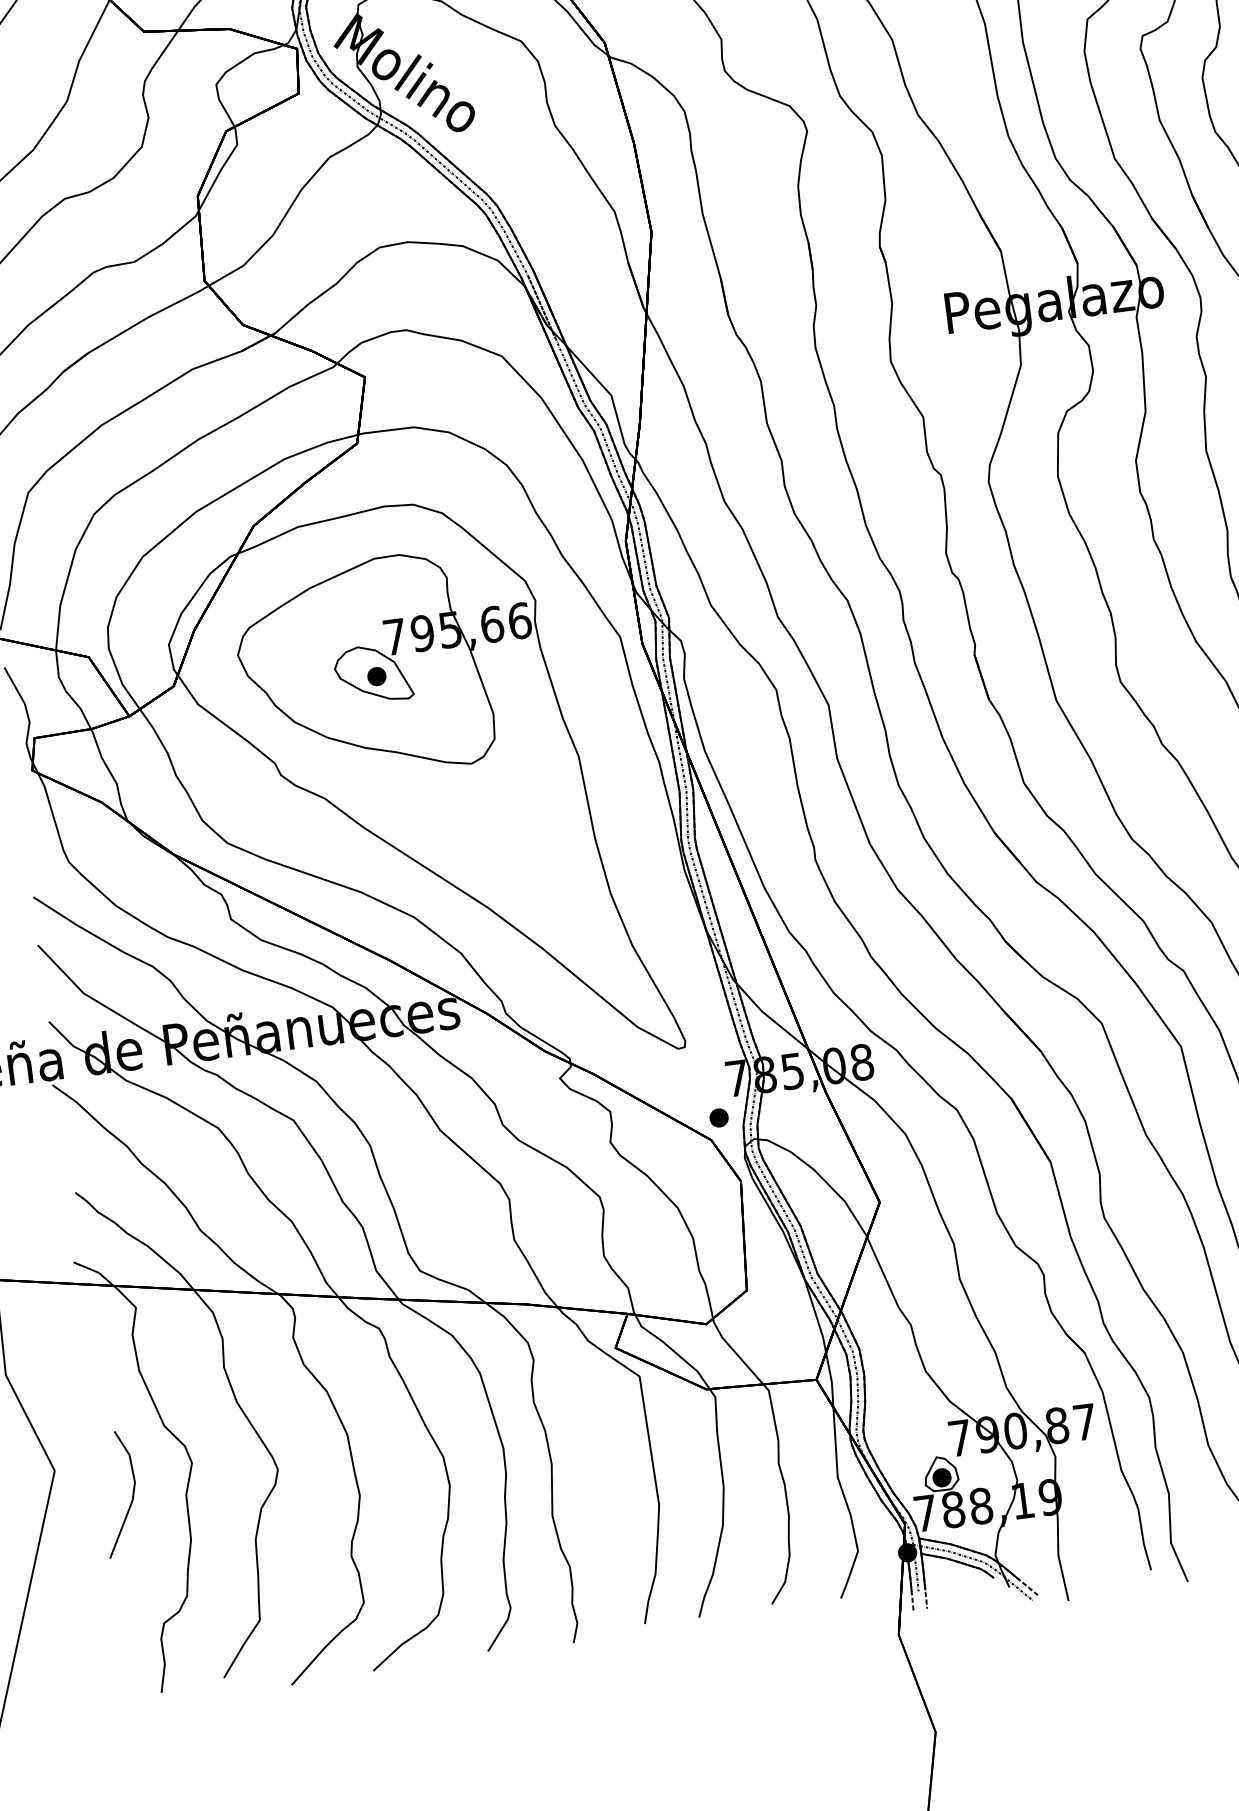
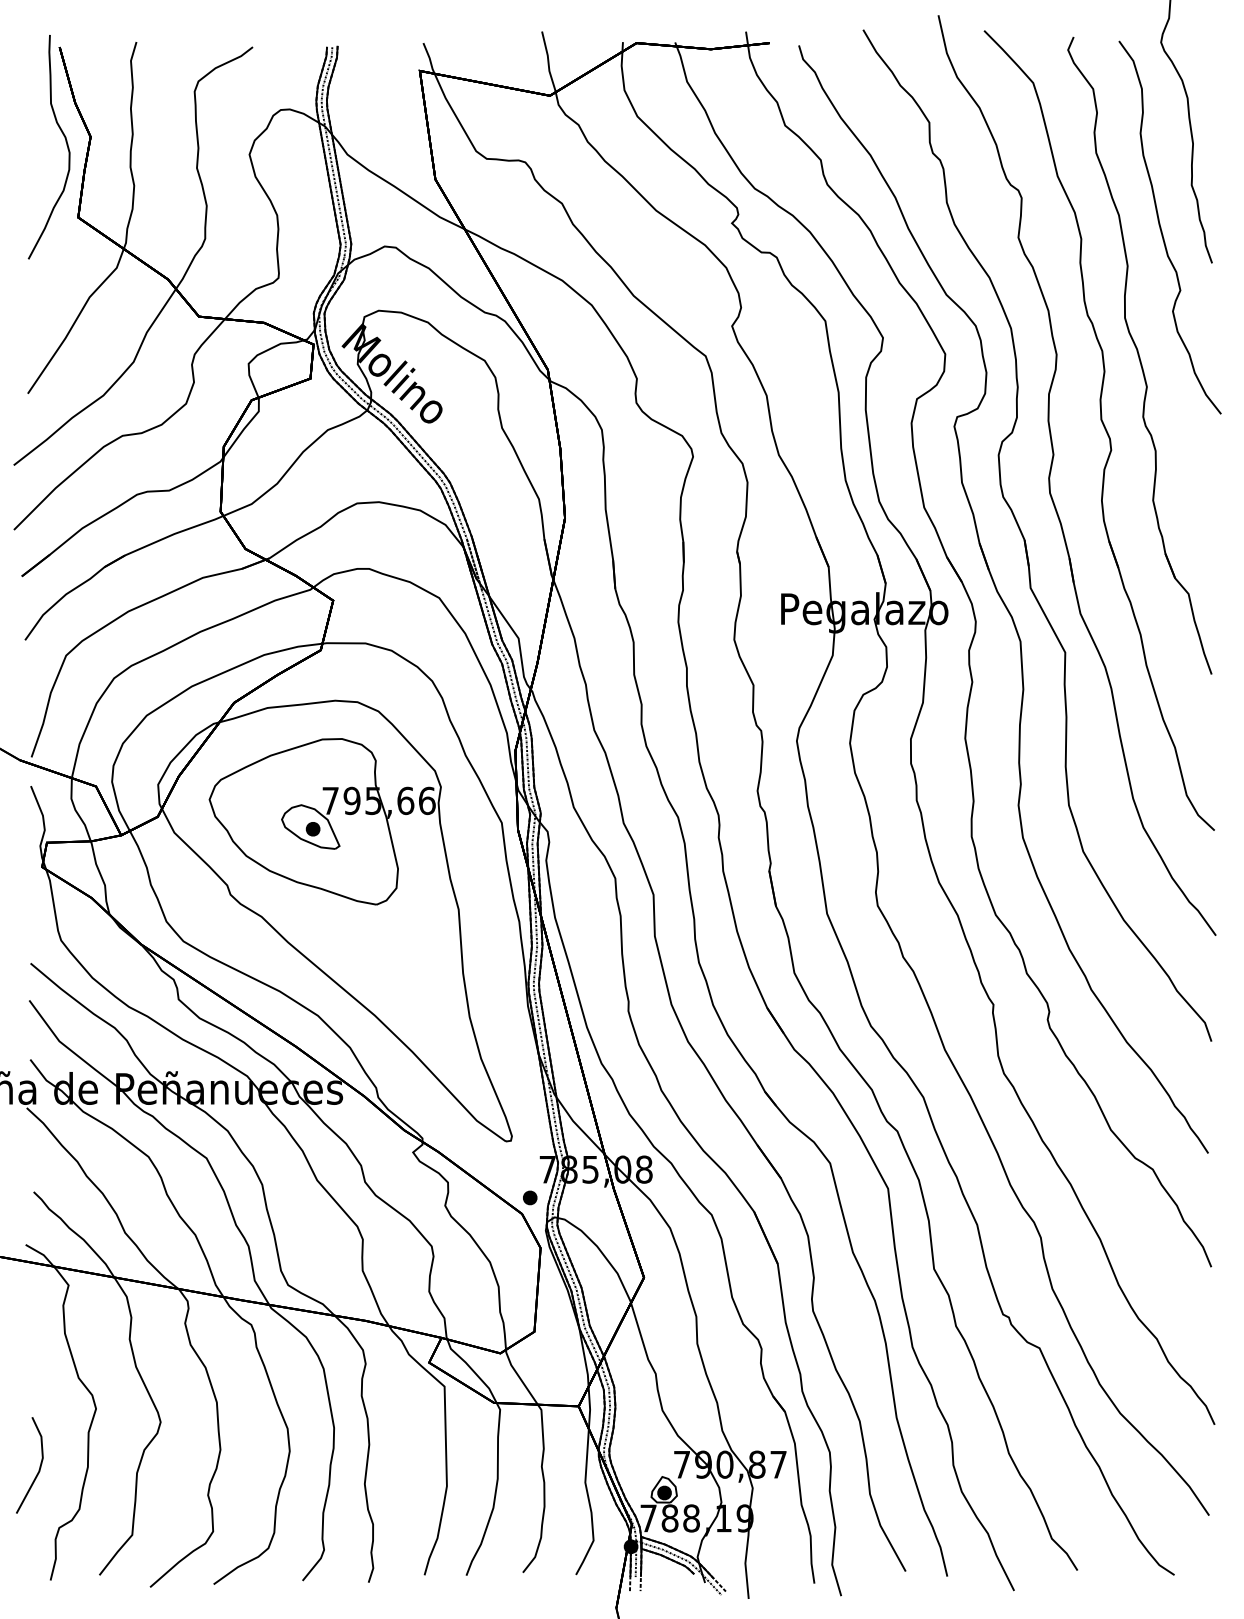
line: (131, 1498) -> (38, 1469), moved

